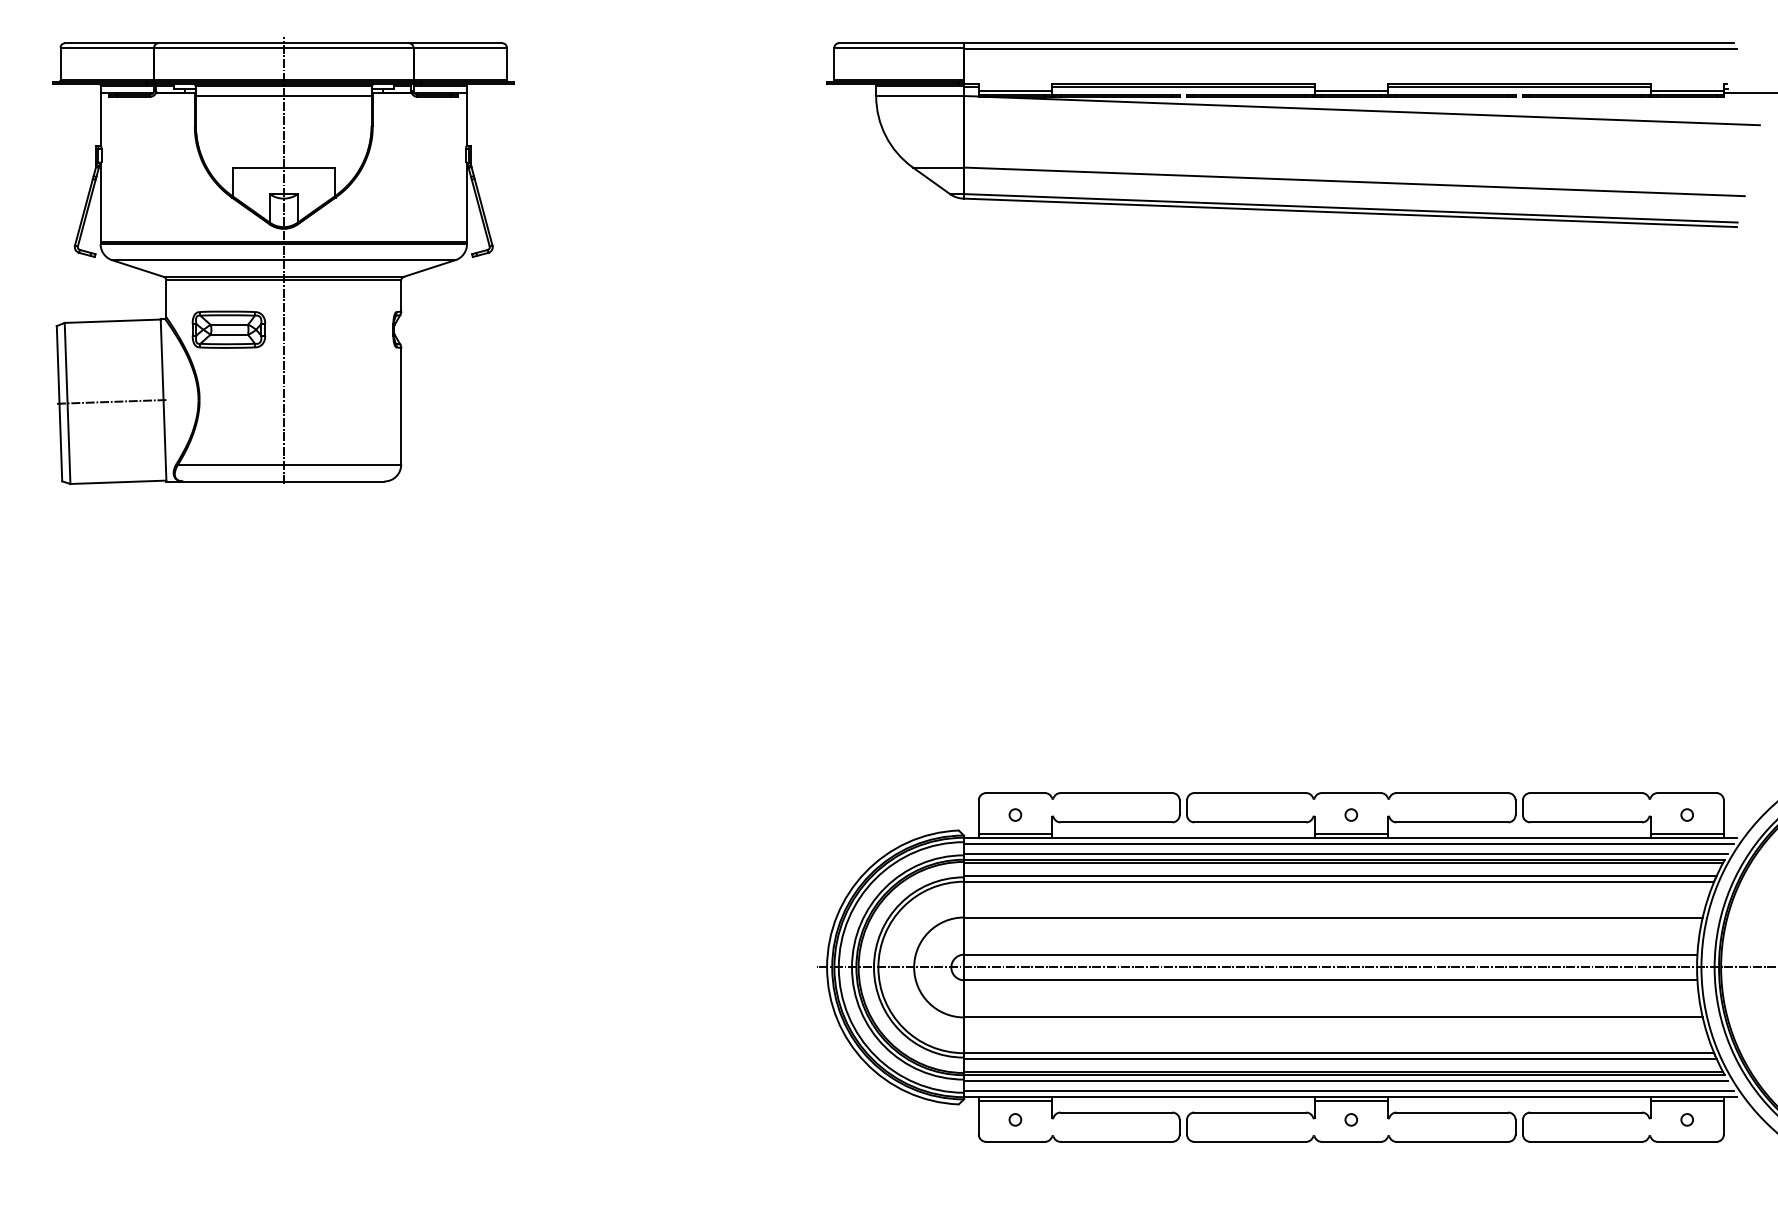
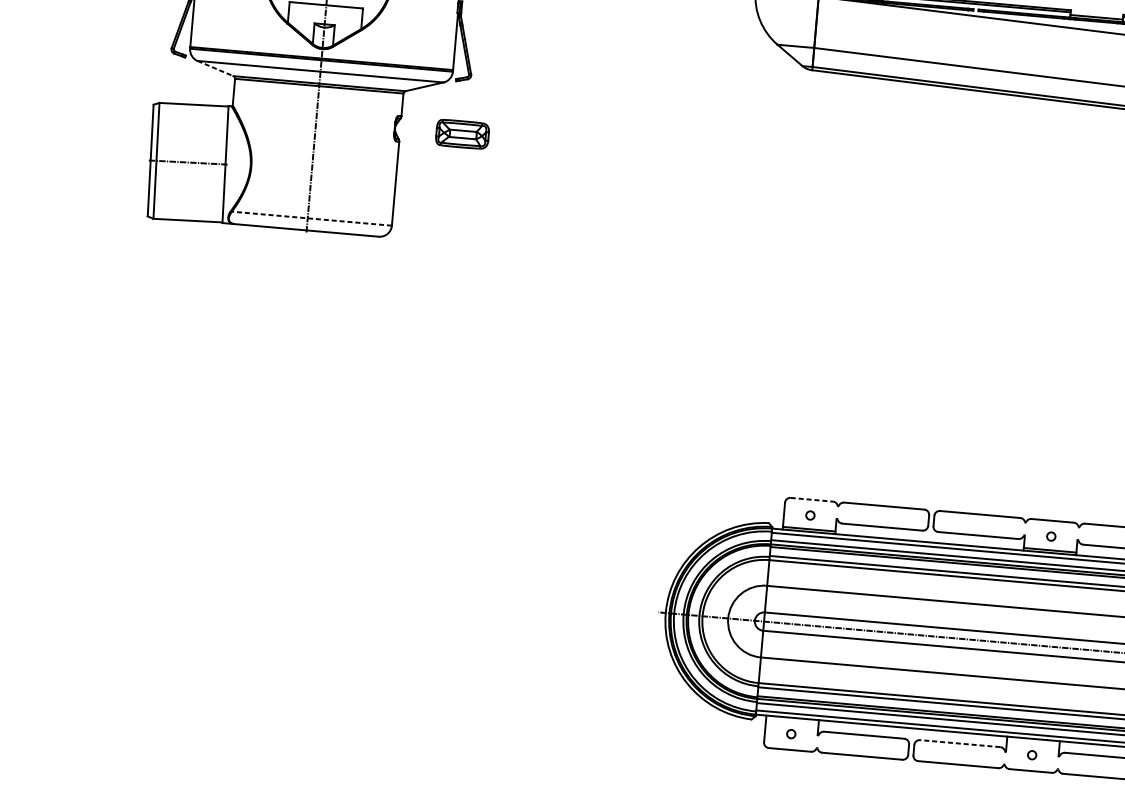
line: (138, 268) -> (215, 68), solid -> dashed
part: (228, 329) -> (462, 134), moved
line: (289, 464) -> (311, 218), solid -> dashed
line: (1016, 793) -> (812, 500), solid -> dashed
line: (1015, 1100) -> (792, 720), removed
line: (1350, 1100) -> (1032, 741), removed
line: (1250, 1112) -> (960, 743), solid -> dashed

